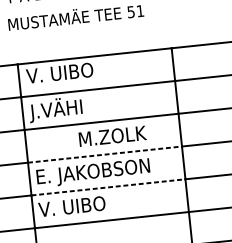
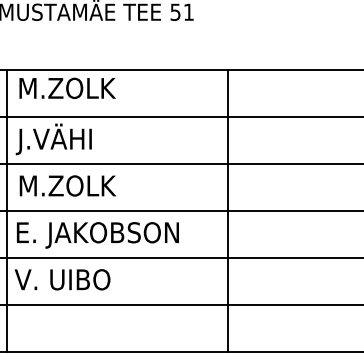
text: (60, 73) -> (66, 88), V. UIBO -> M.ZOLK
text: (112, 136) -> (67, 185), moved
line: (105, 154) -> (117, 210), dashed -> solid
line: (108, 187) -> (117, 257), dashed -> solid

